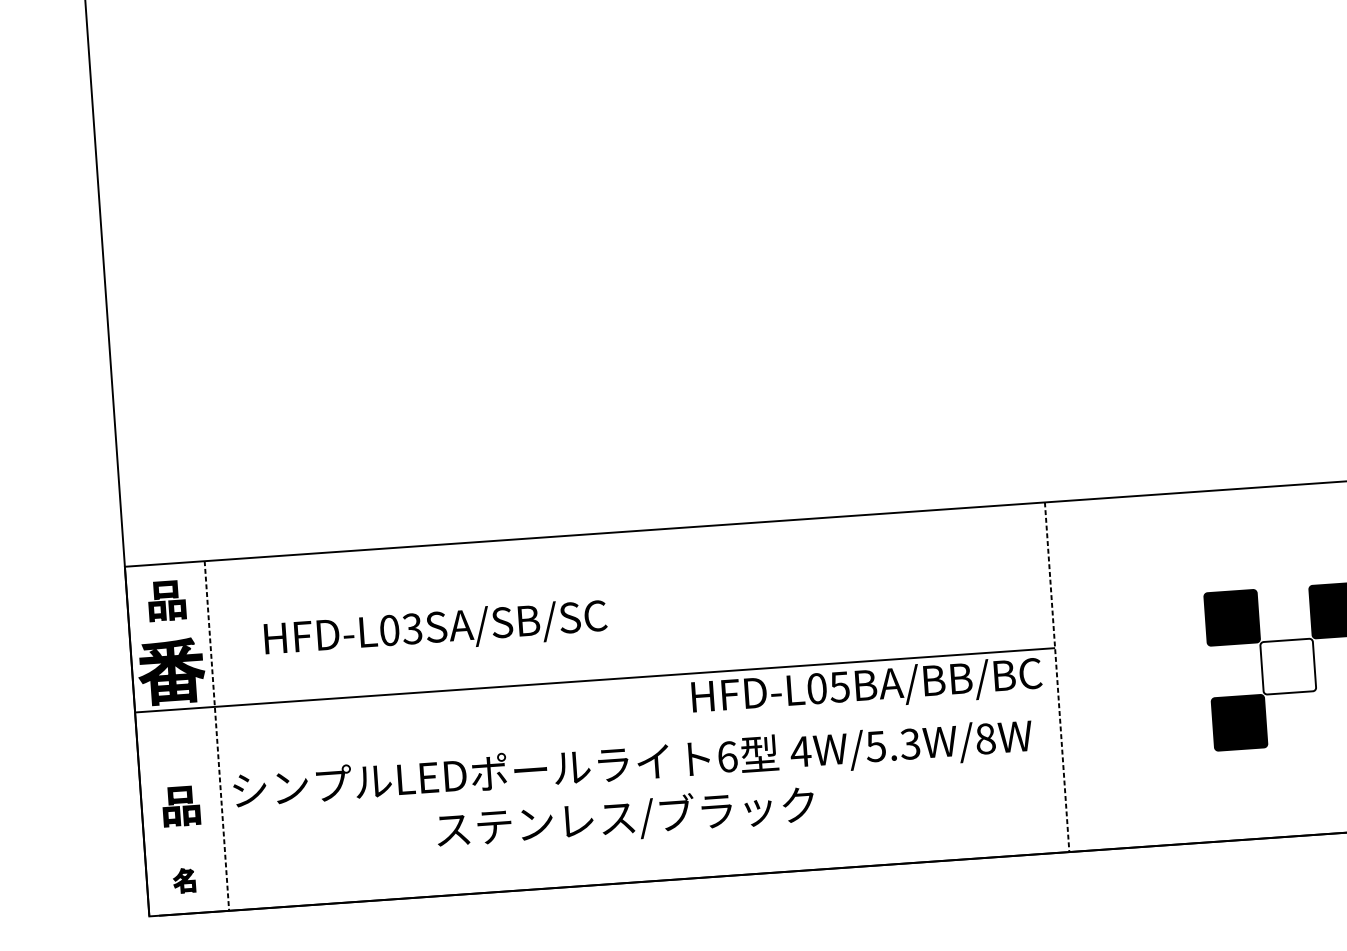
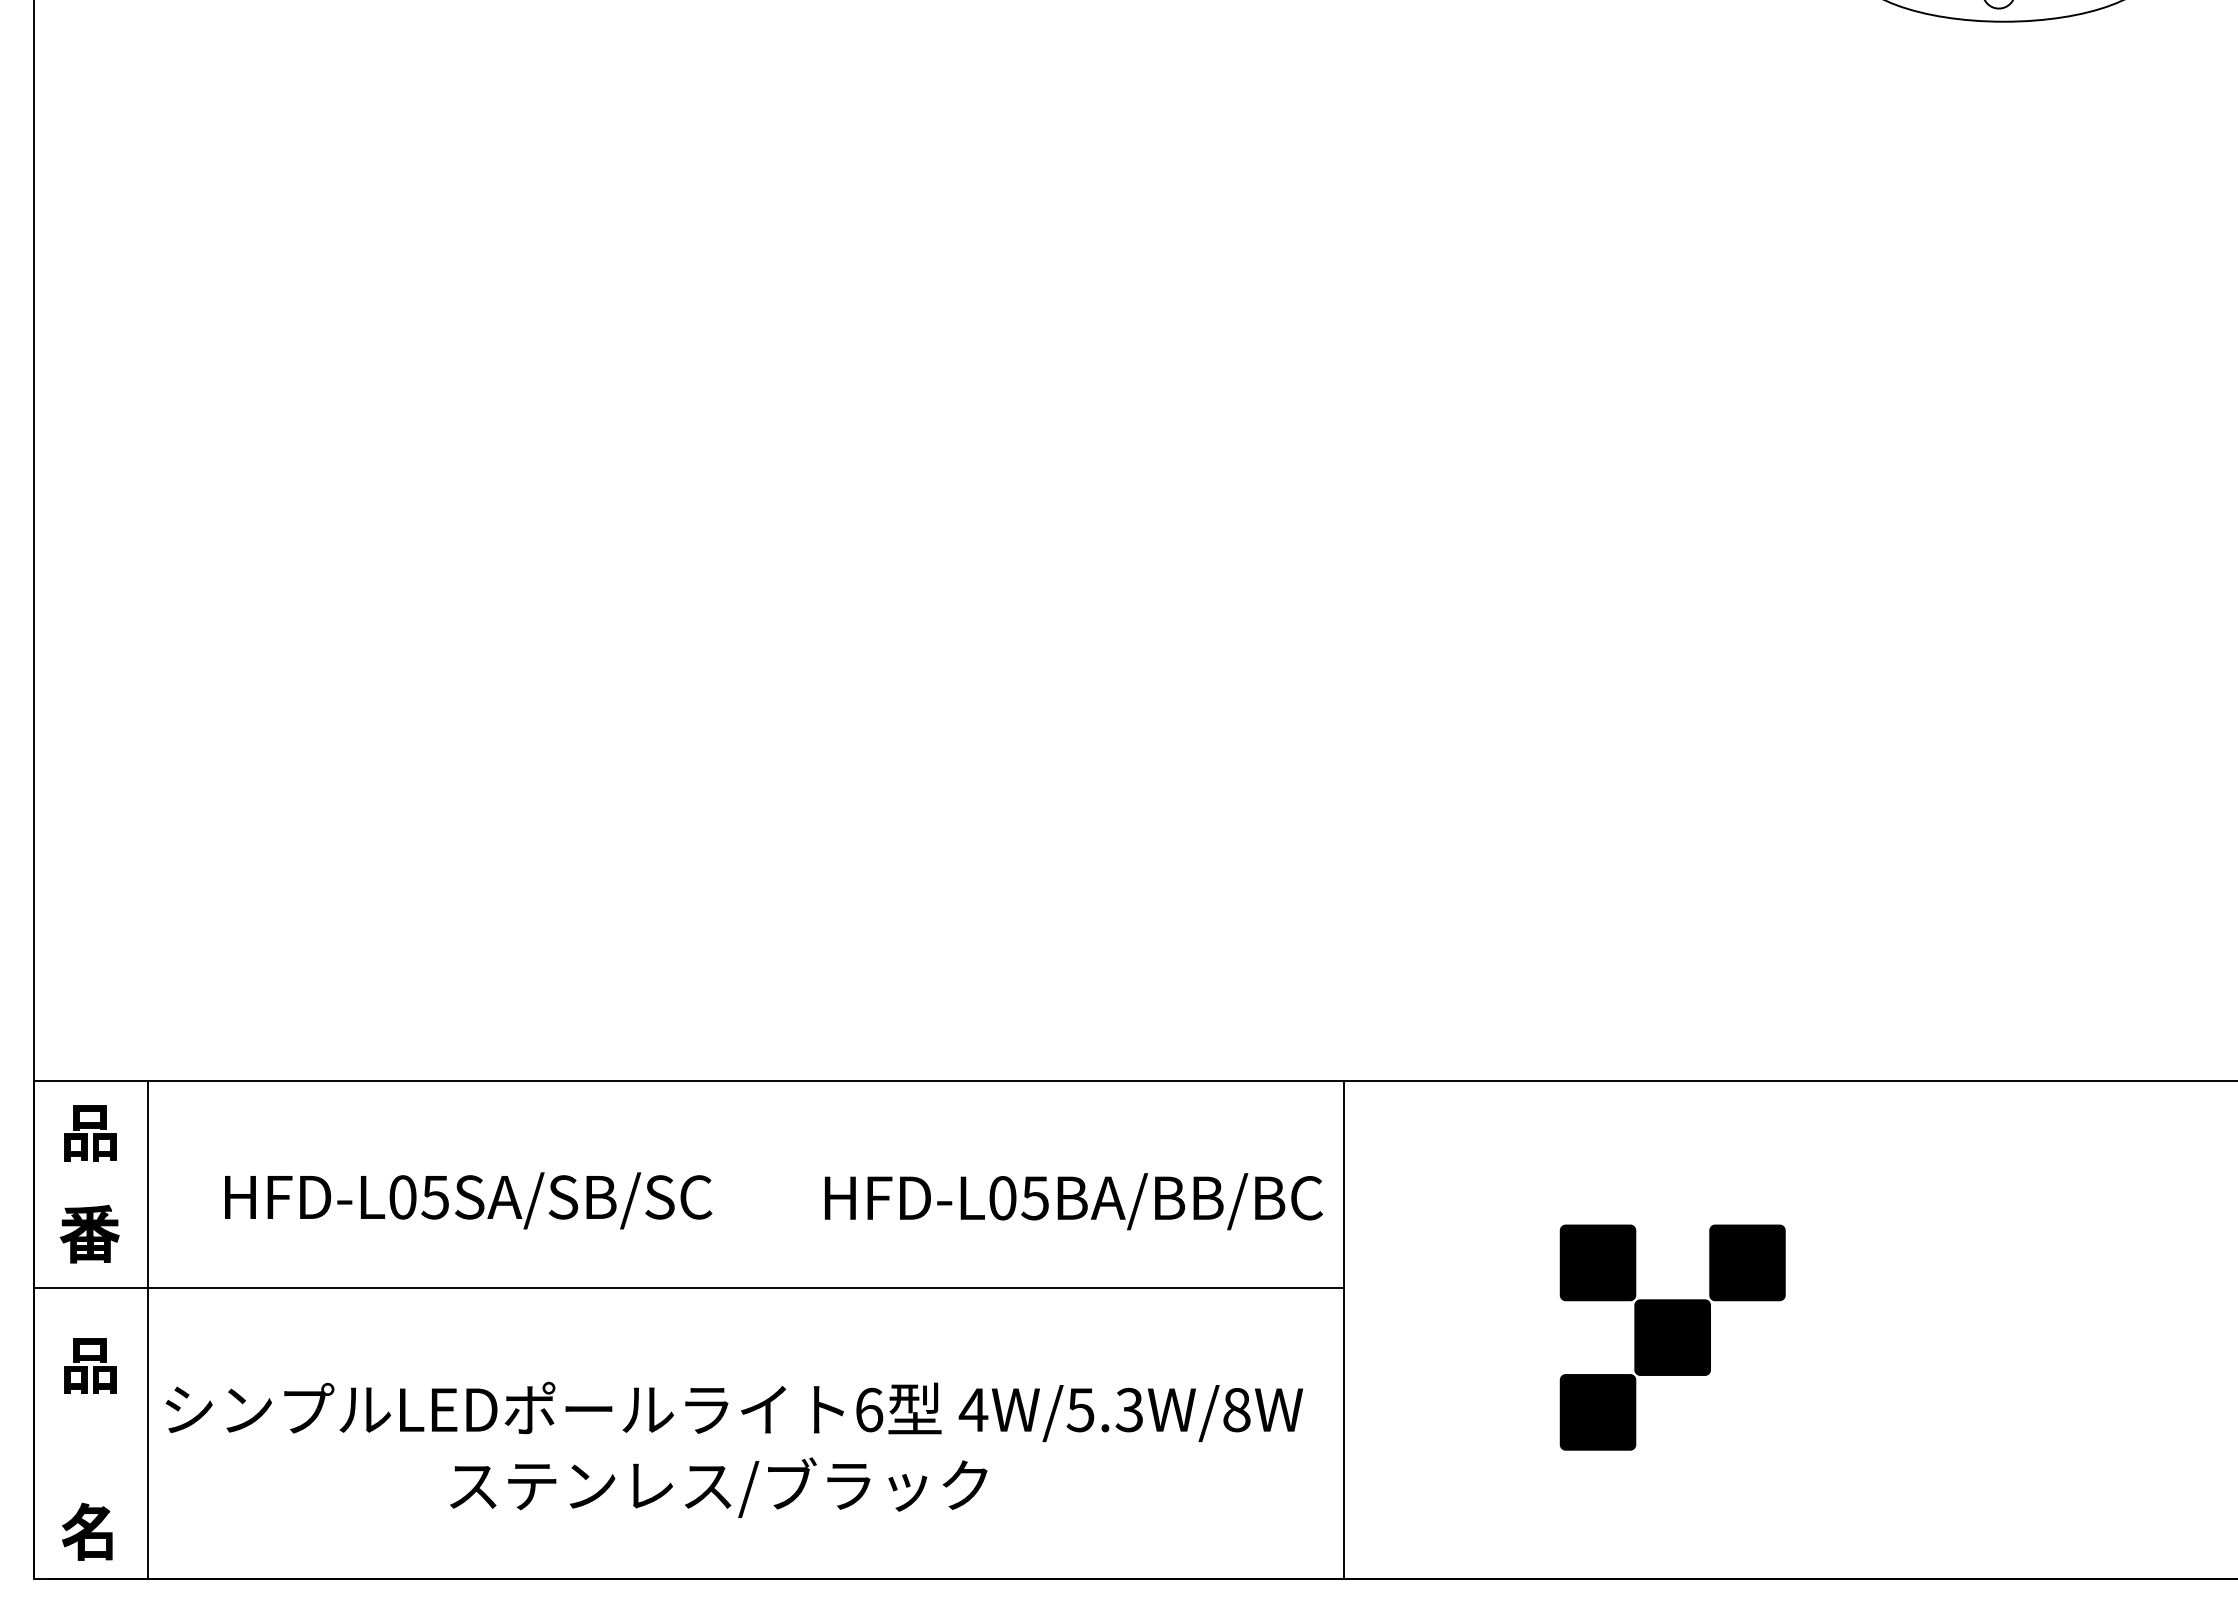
text: (411, 629) -> (434, 1197), HFD-L03SA/SB/SC -> HFD-L05SA/SB/SC
fill: (1288, 666) -> (1672, 1337), added
part: (171, 671) -> (89, 1233), size x0.62
line: (1057, 677) -> (1344, 1329), dashed -> solid
text: (866, 687) -> (1073, 1201), moved
line: (216, 735) -> (147, 1329), dashed -> solid
part: (181, 806) -> (90, 1365), moved
part: (184, 880) -> (87, 1531), size x1.67

